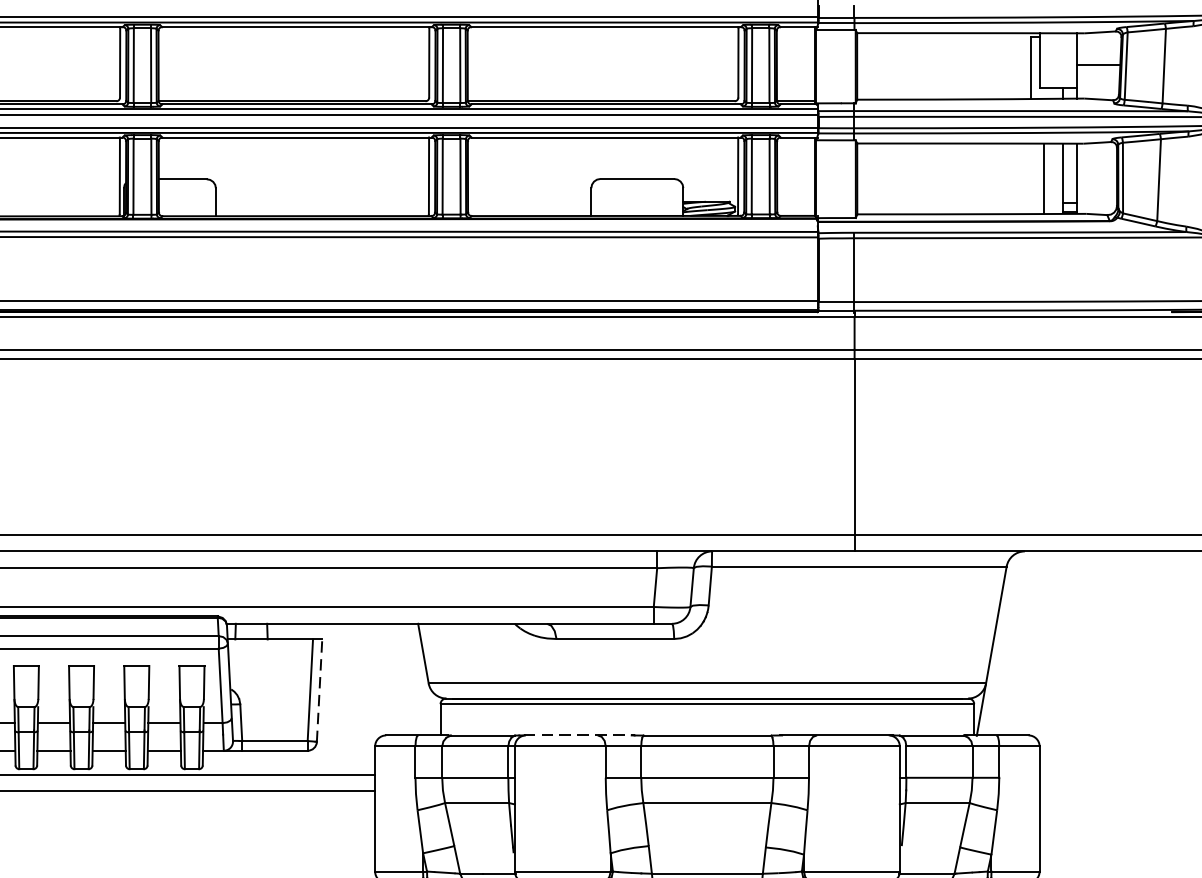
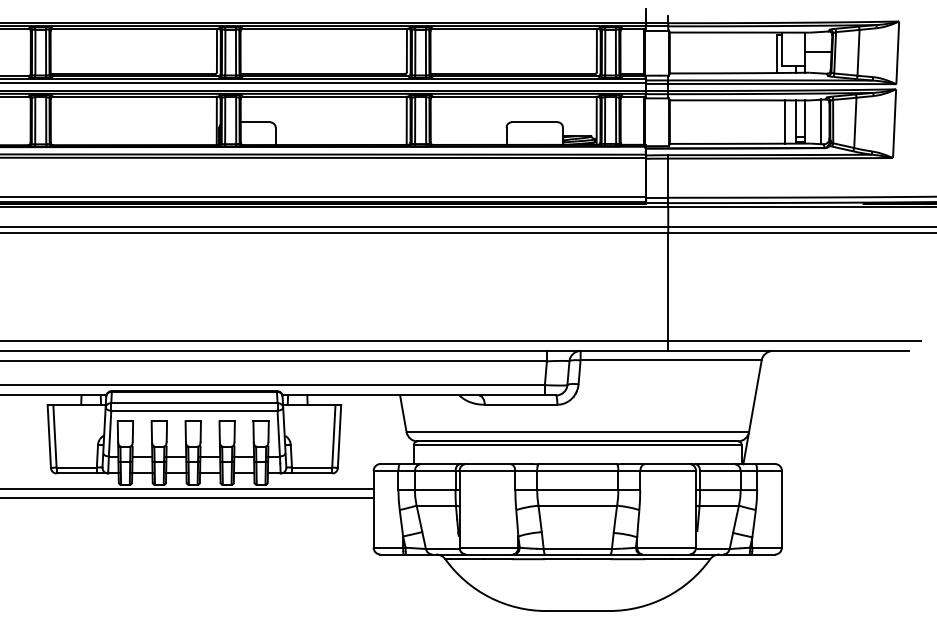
line: (1102, 177) -> (820, 121), added
line: (319, 690) -> (339, 436), dashed -> solid
line: (579, 736) -> (499, 464), dashed -> solid

